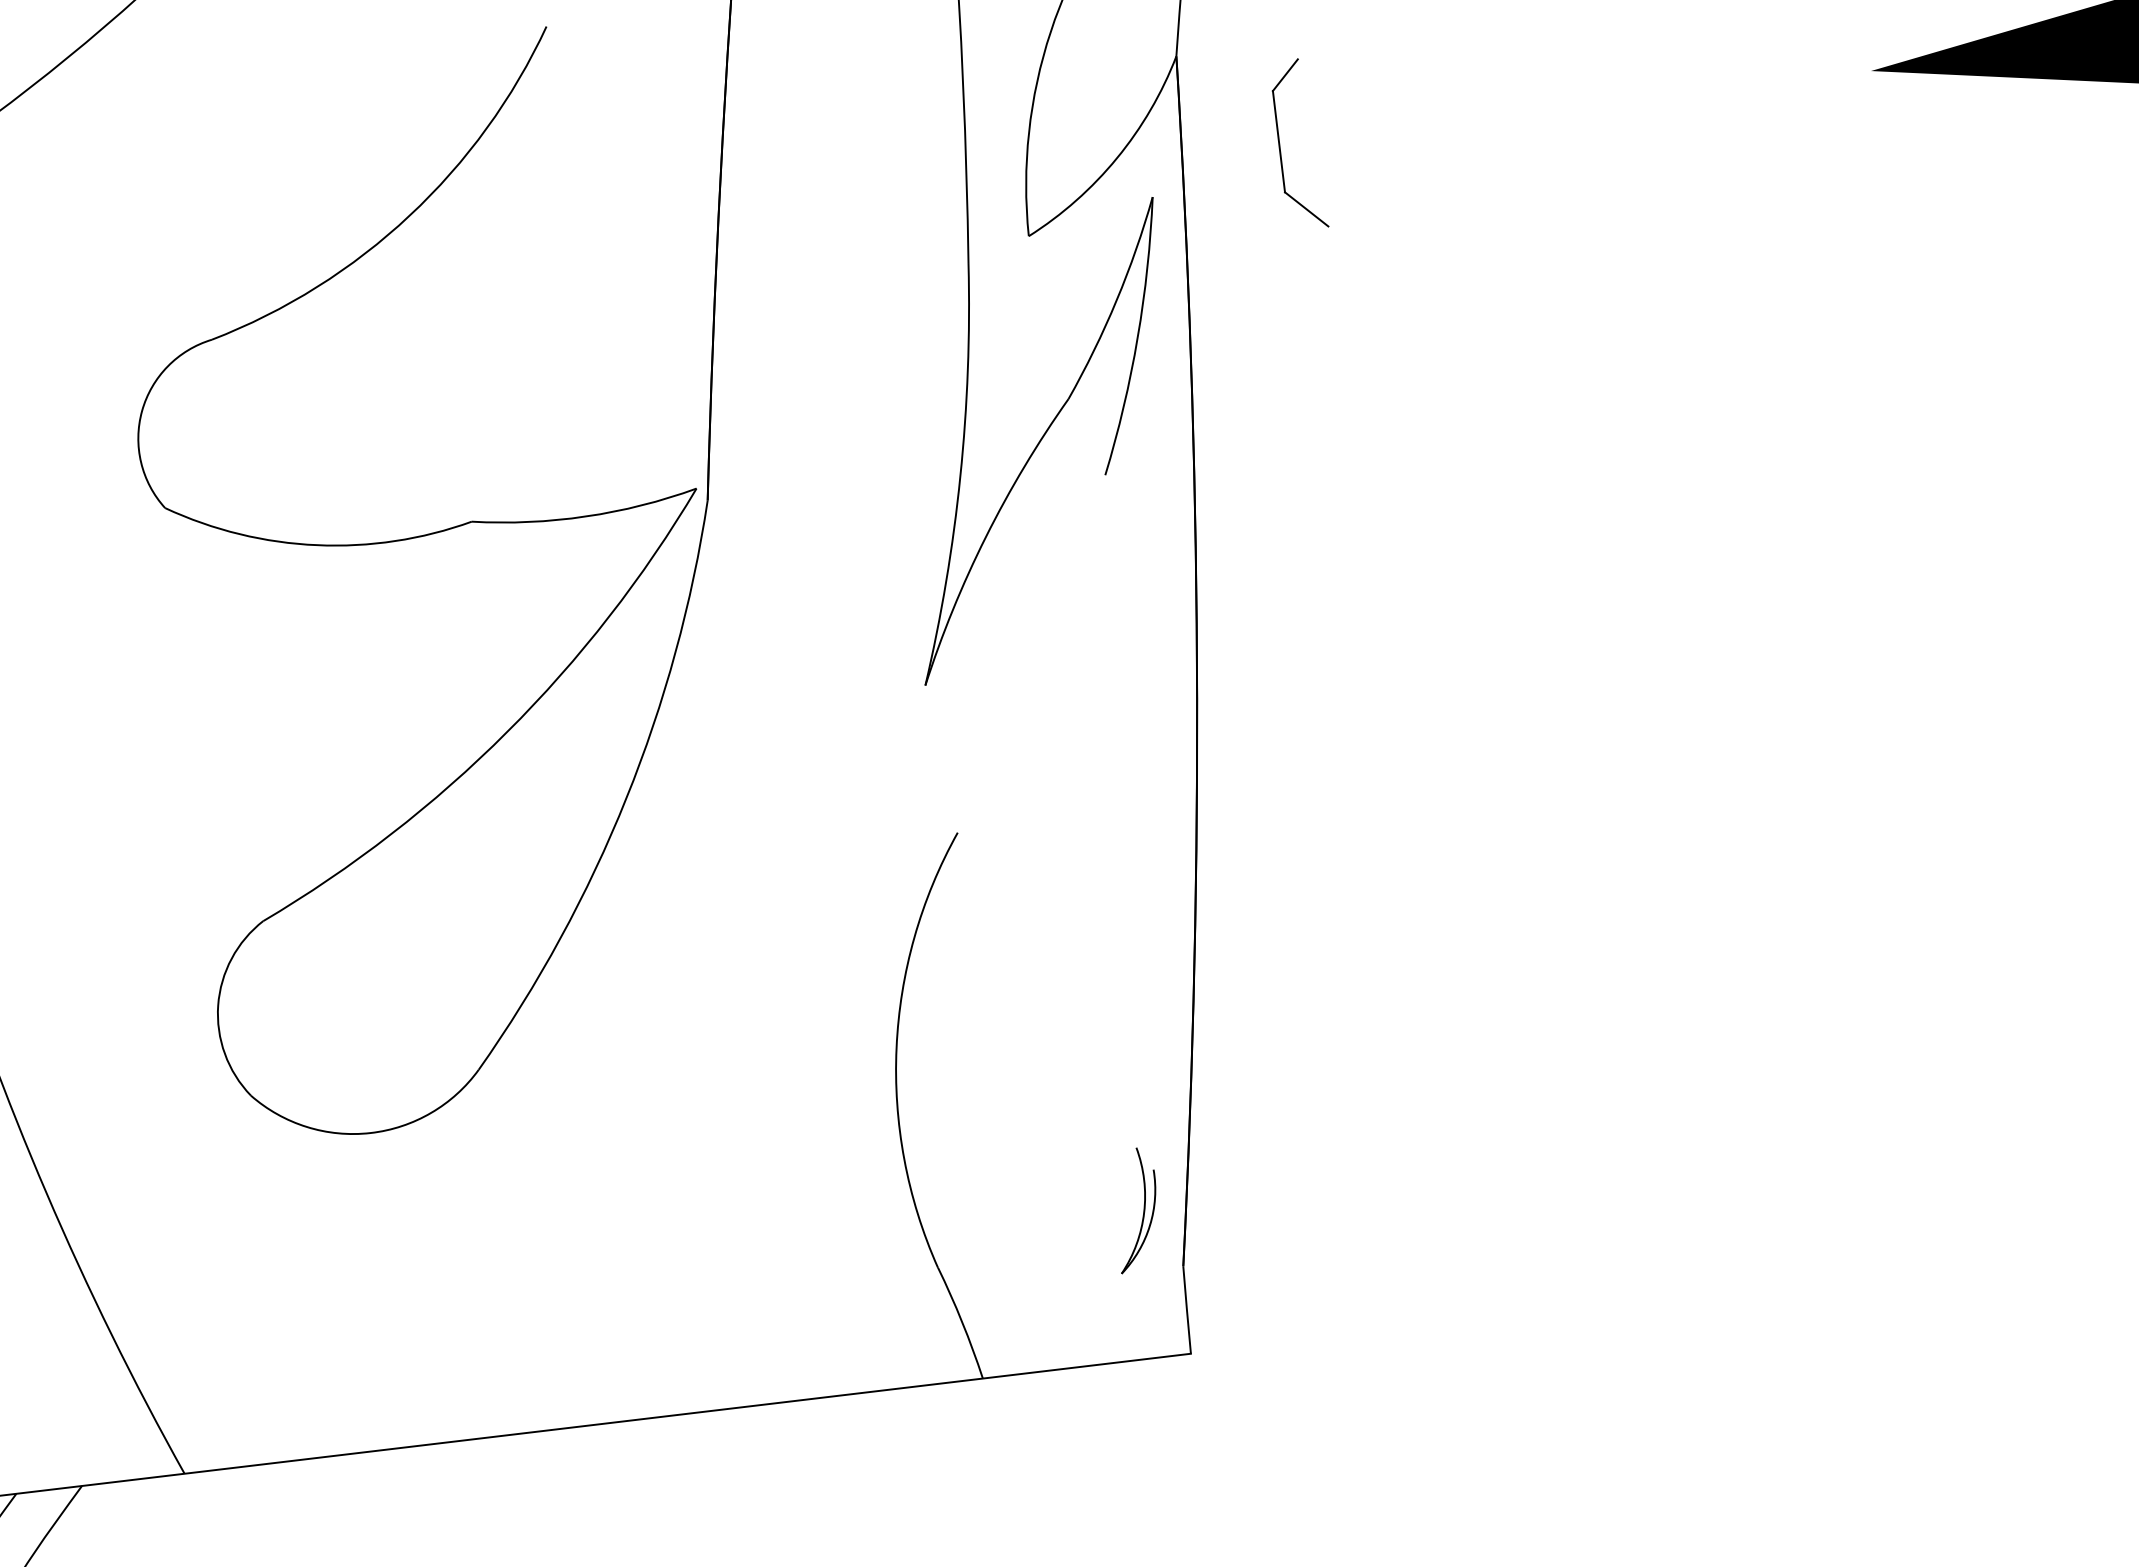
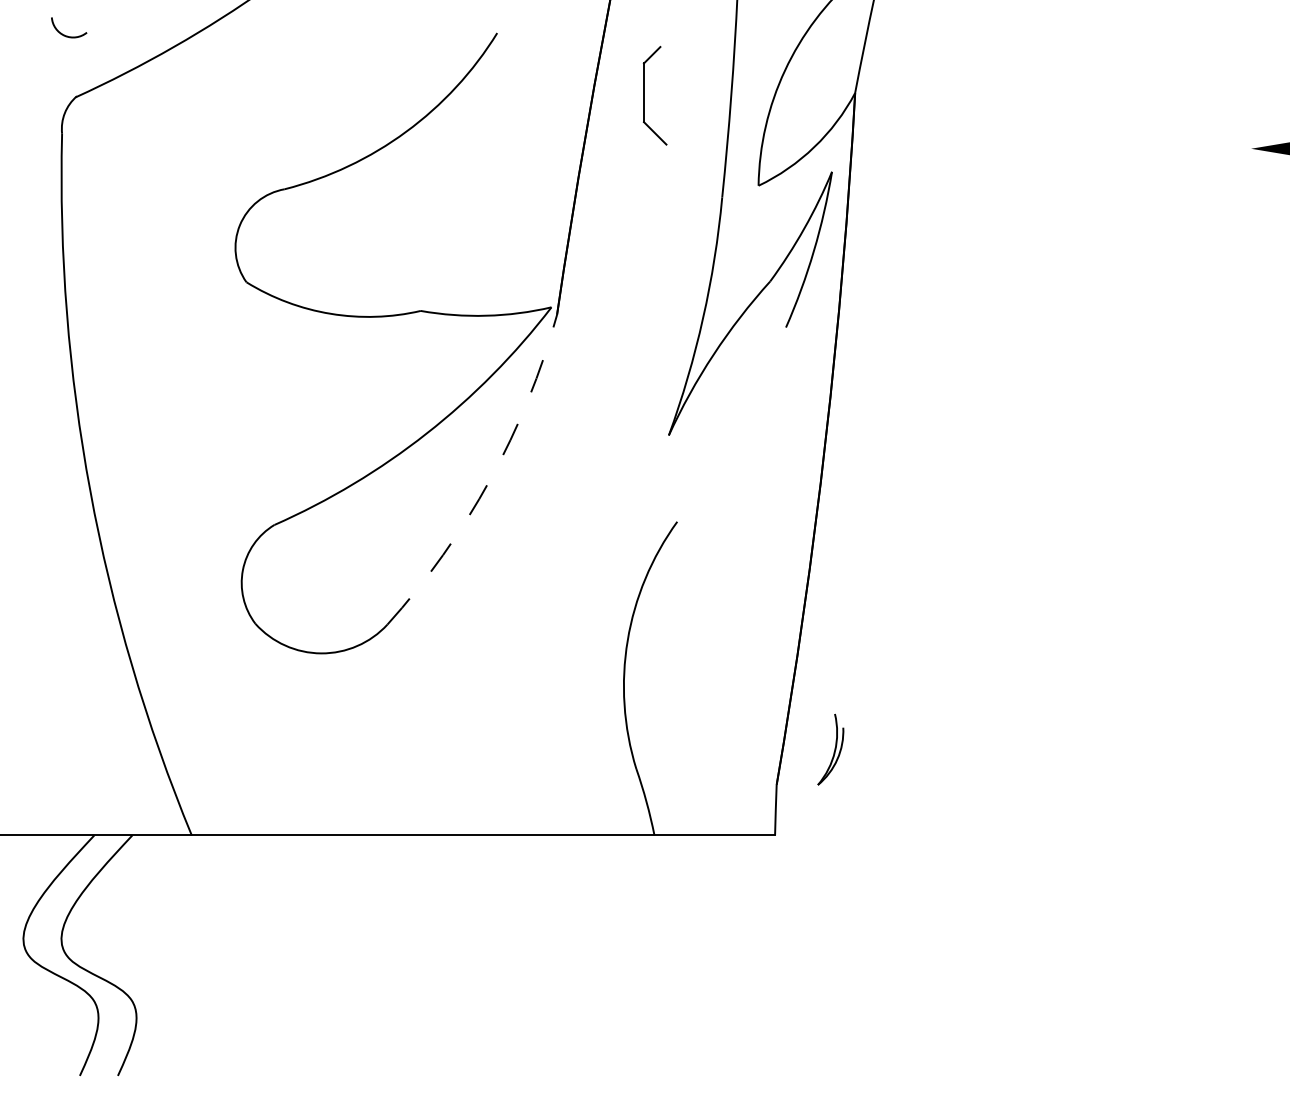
part: (1280, 146) -> (644, 95), moved
arc: (626, 798) -> (490, 479), solid -> dashed
part: (1136, 1209) -> (830, 749), moved

